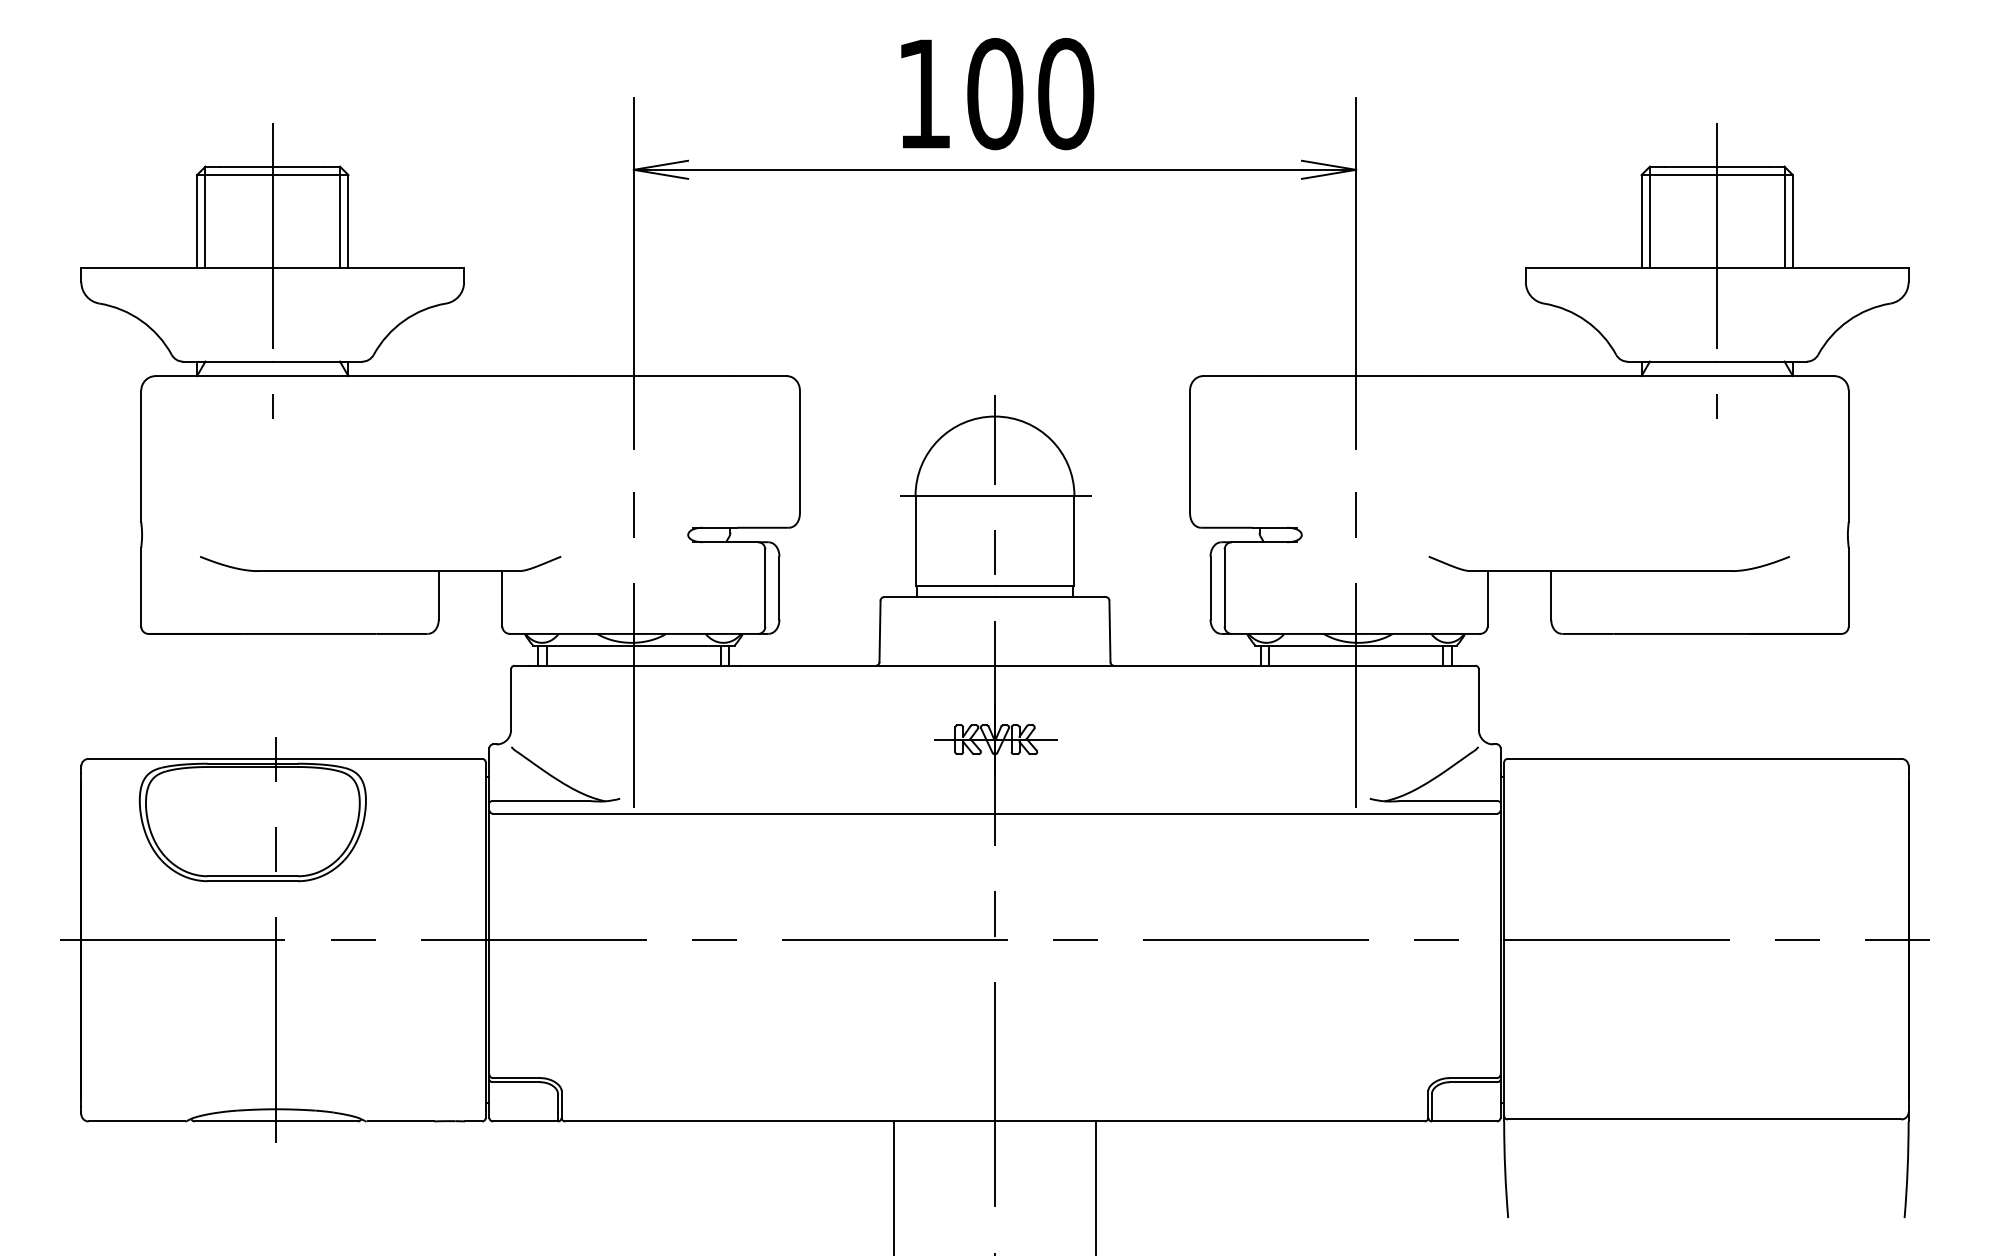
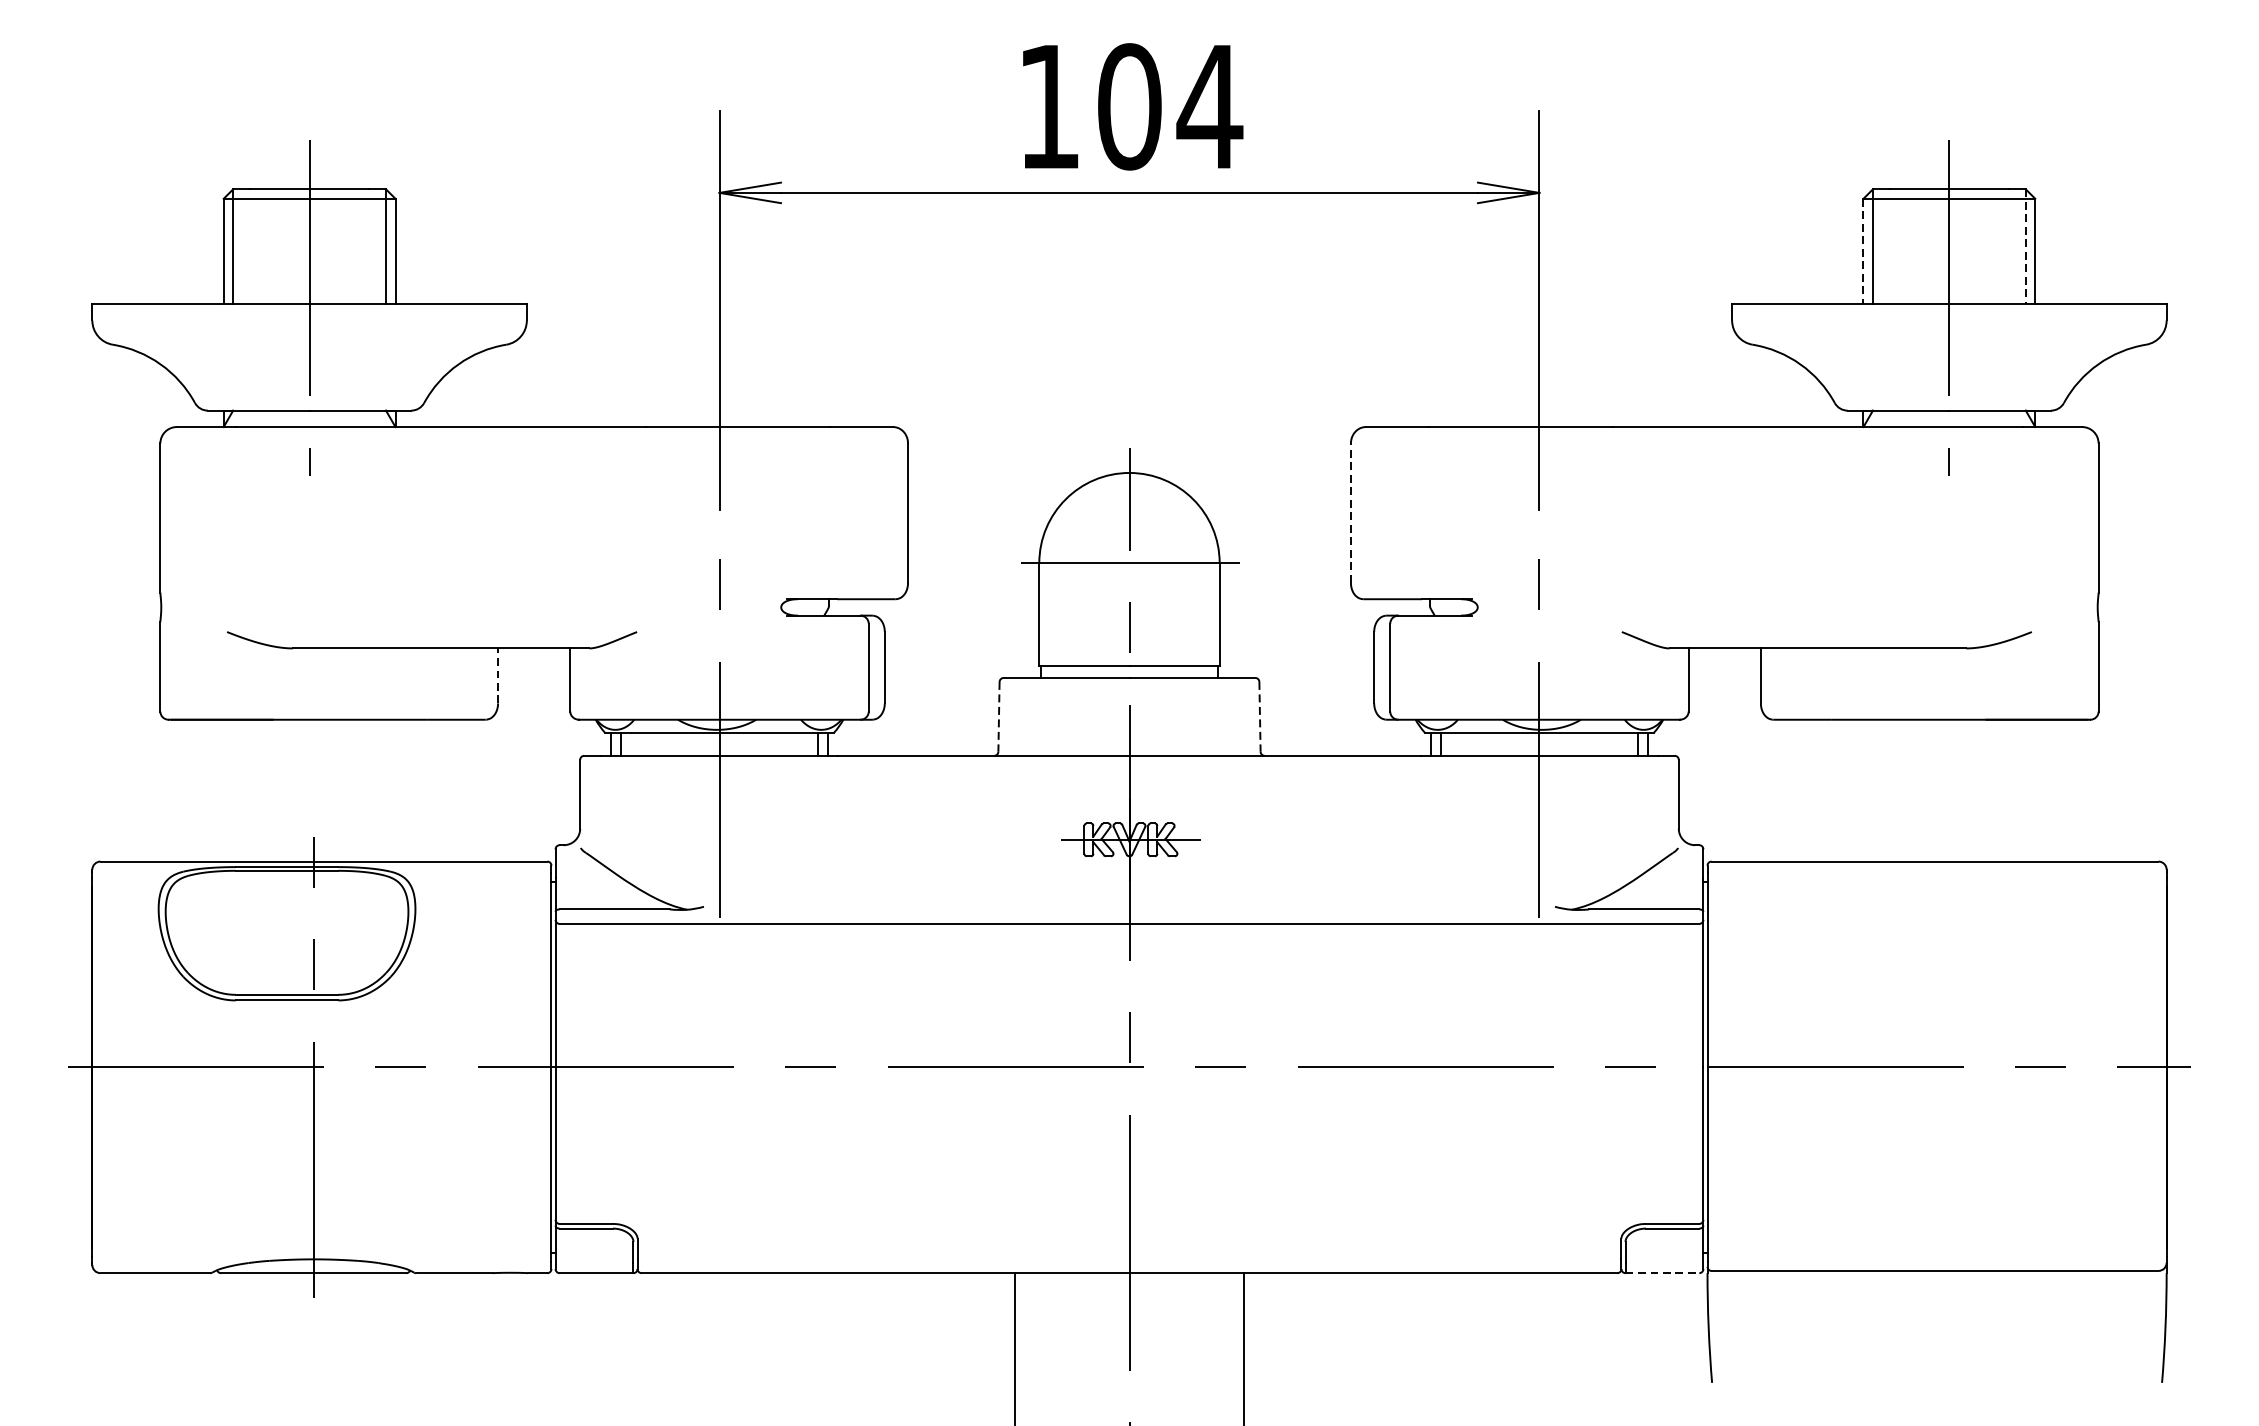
text: (1065, 94) -> (1209, 107), 100 -> 104
line: (1784, 217) -> (2025, 247), solid -> dashed
line: (1641, 221) -> (1863, 251), solid -> dashed
line: (1190, 451) -> (1351, 512), solid -> dashed
line: (438, 594) -> (497, 674), solid -> dashed
line: (880, 631) -> (999, 716), solid -> dashed
line: (1109, 631) -> (1259, 716), solid -> dashed
line: (1464, 1121) -> (1662, 1273), solid -> dashed

